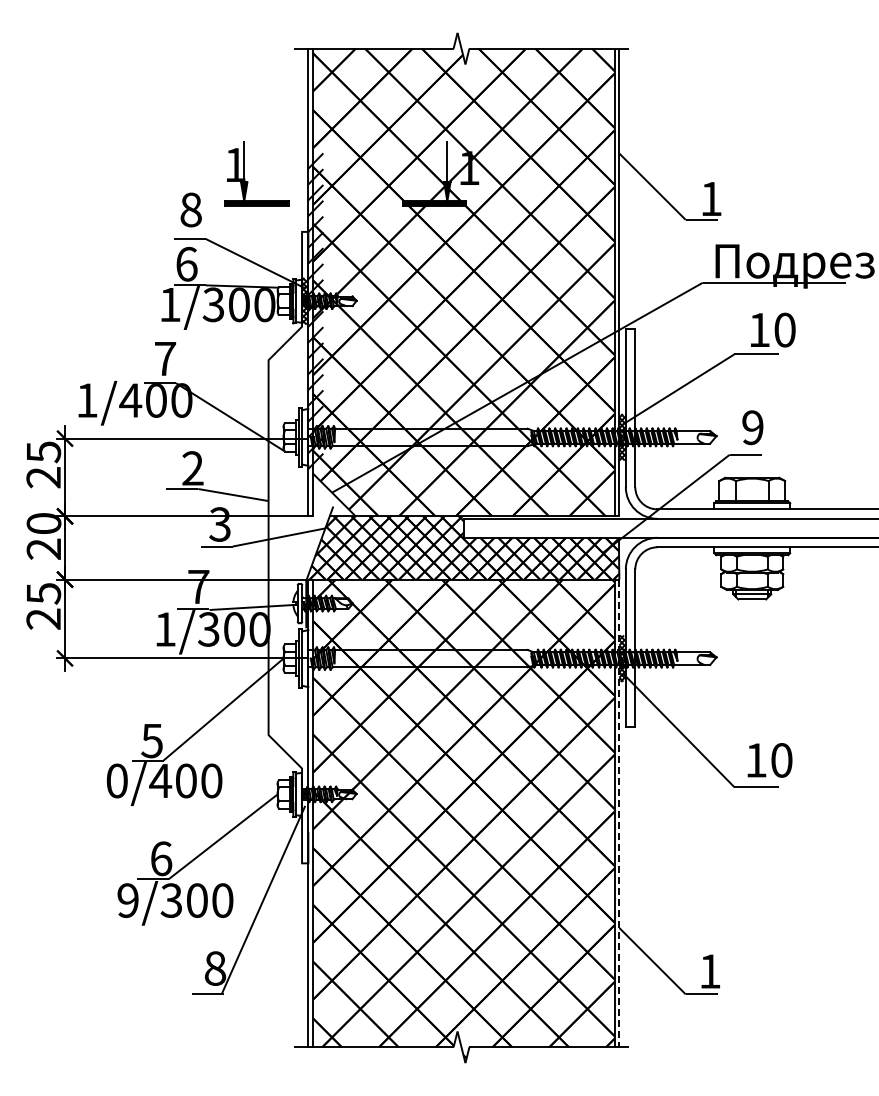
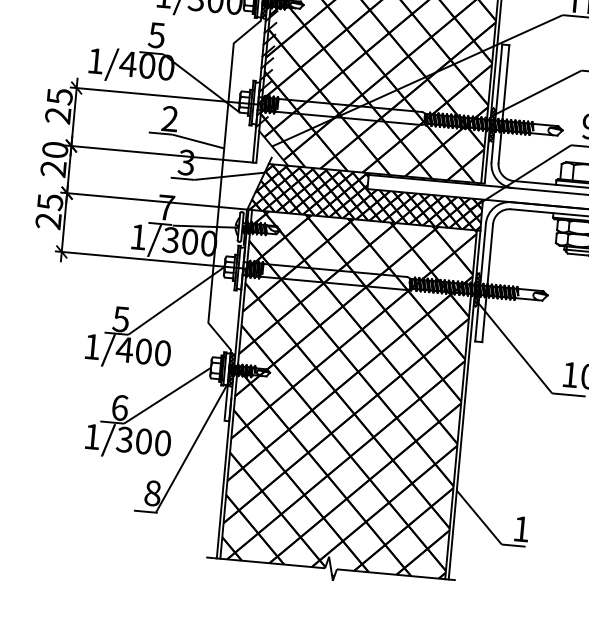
text: (165, 359) -> (156, 35), 7 -> 5
text: (116, 780) -> (91, 346), 0/400 -> 1/400
hatch: (305, 794) -> (231, 369), added
line: (619, 813) -> (464, 405), dashed -> solid
text: (127, 900) -> (91, 436), 9/300 -> 1/300

